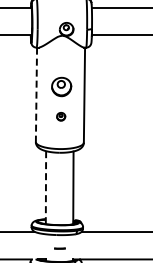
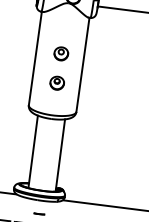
part: (61, 86) -> (61, 53), size x0.71
line: (36, 95) -> (35, 59), dashed -> solid
part: (60, 116) -> (56, 83), size x1.67
line: (45, 187) -> (32, 151), dashed -> solid

